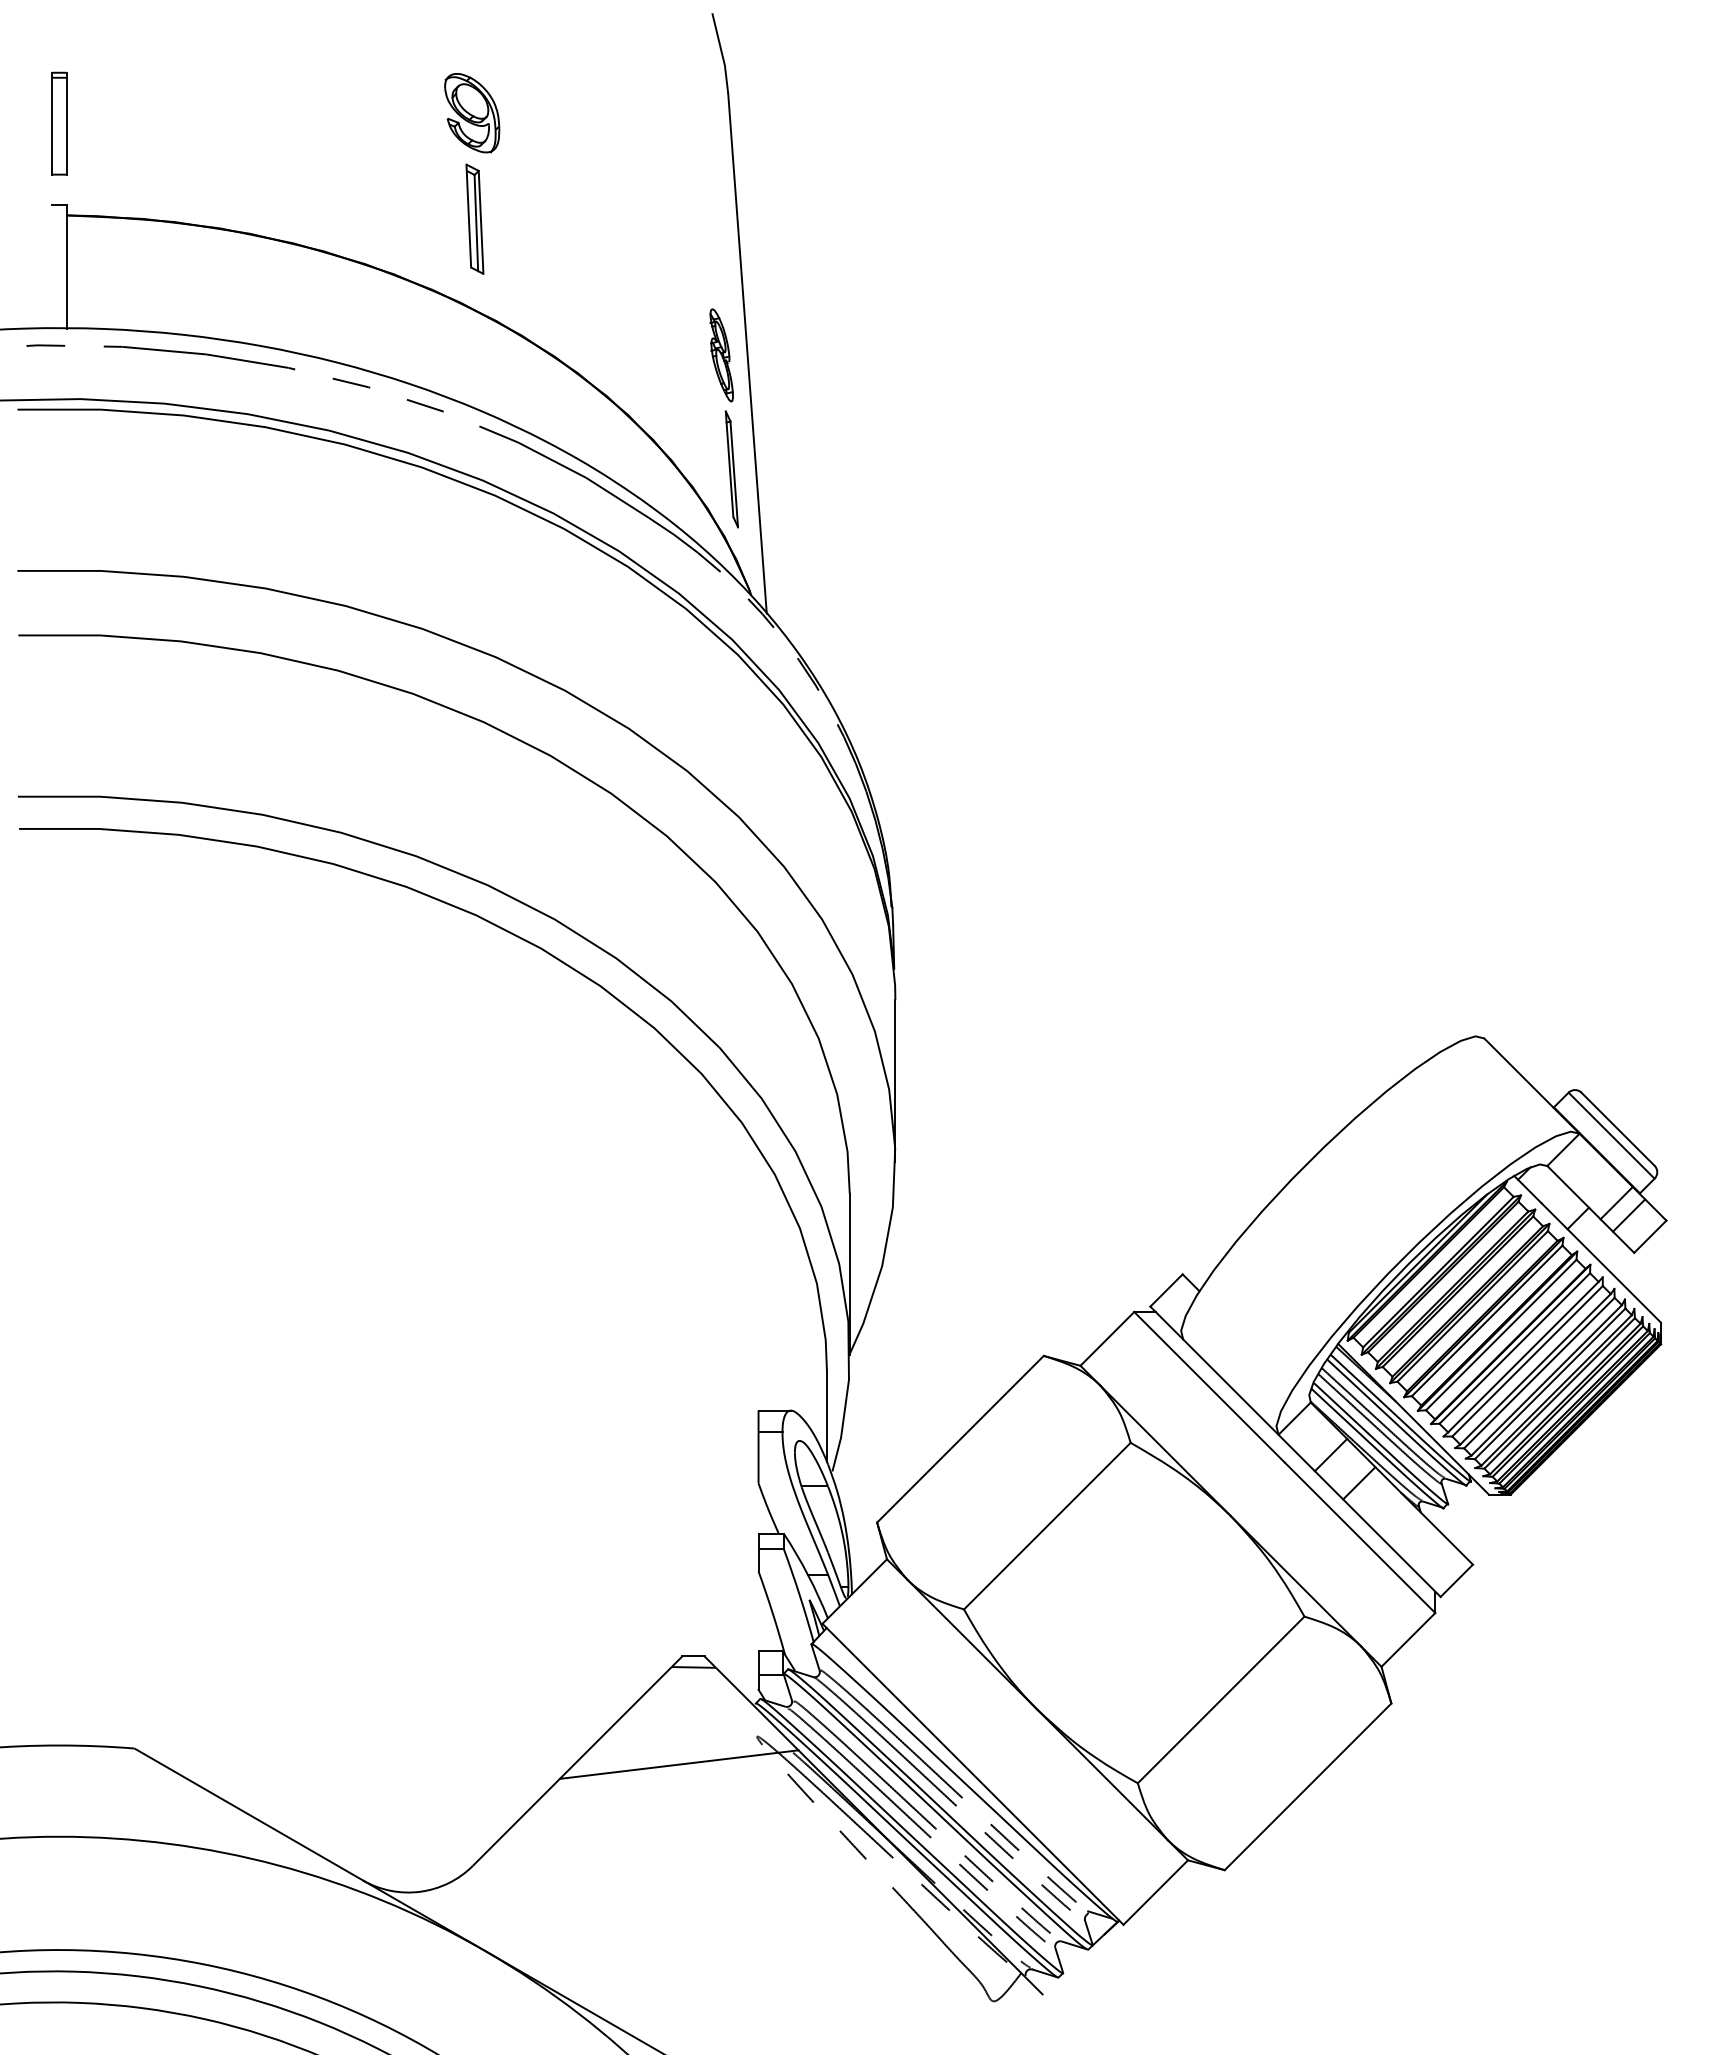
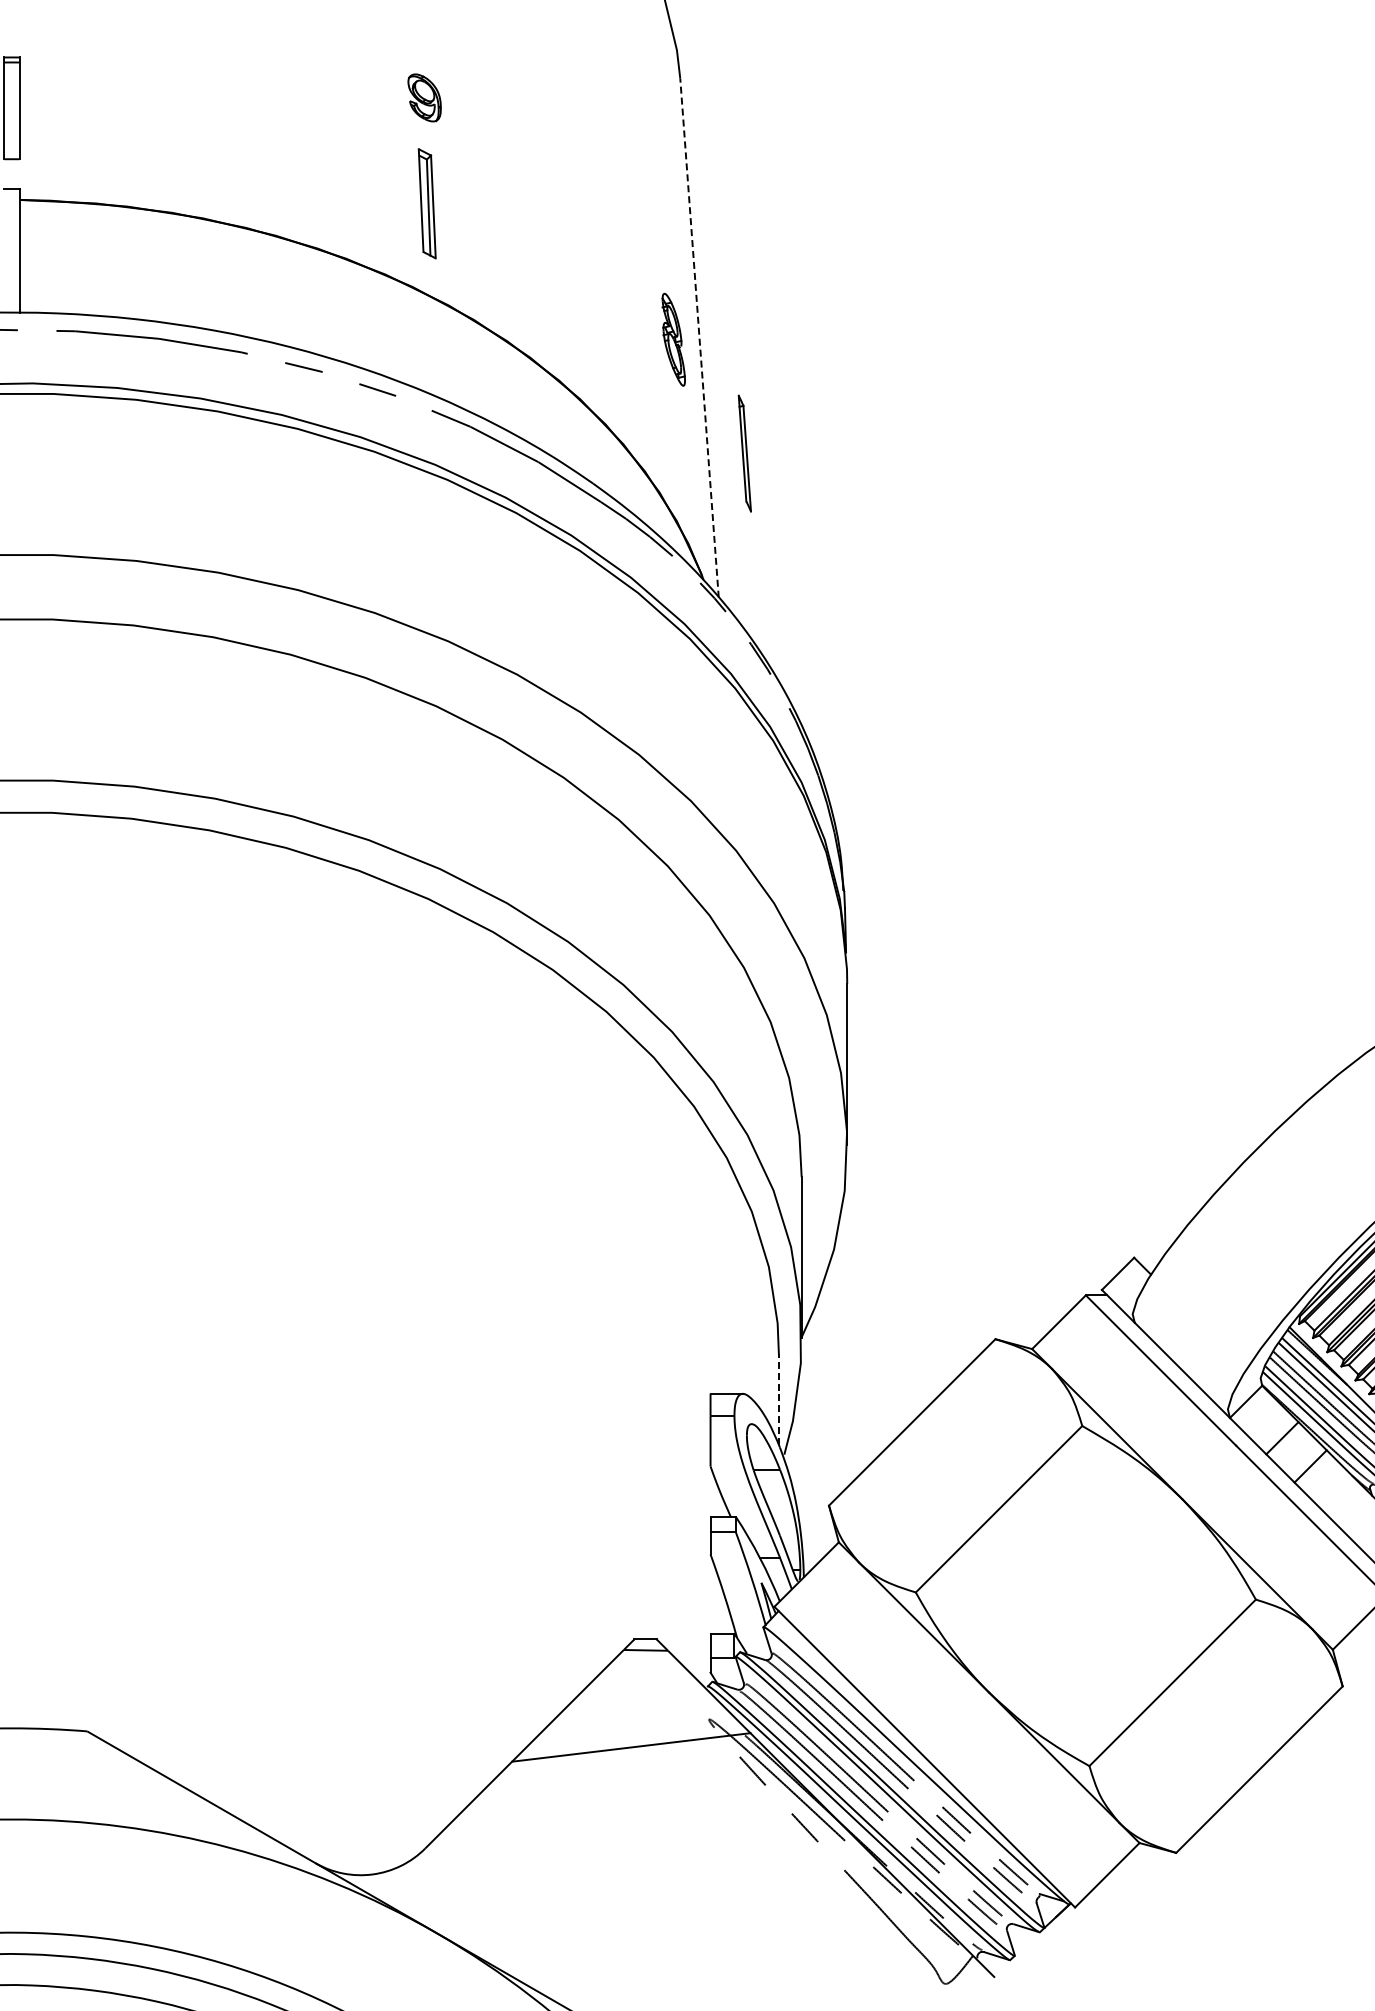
part: (472, 113) -> (424, 98), size x0.6
line: (747, 353) -> (699, 337), solid -> dashed
part: (731, 469) -> (744, 453), moved
line: (826, 1416) -> (778, 1399), solid -> dashed

